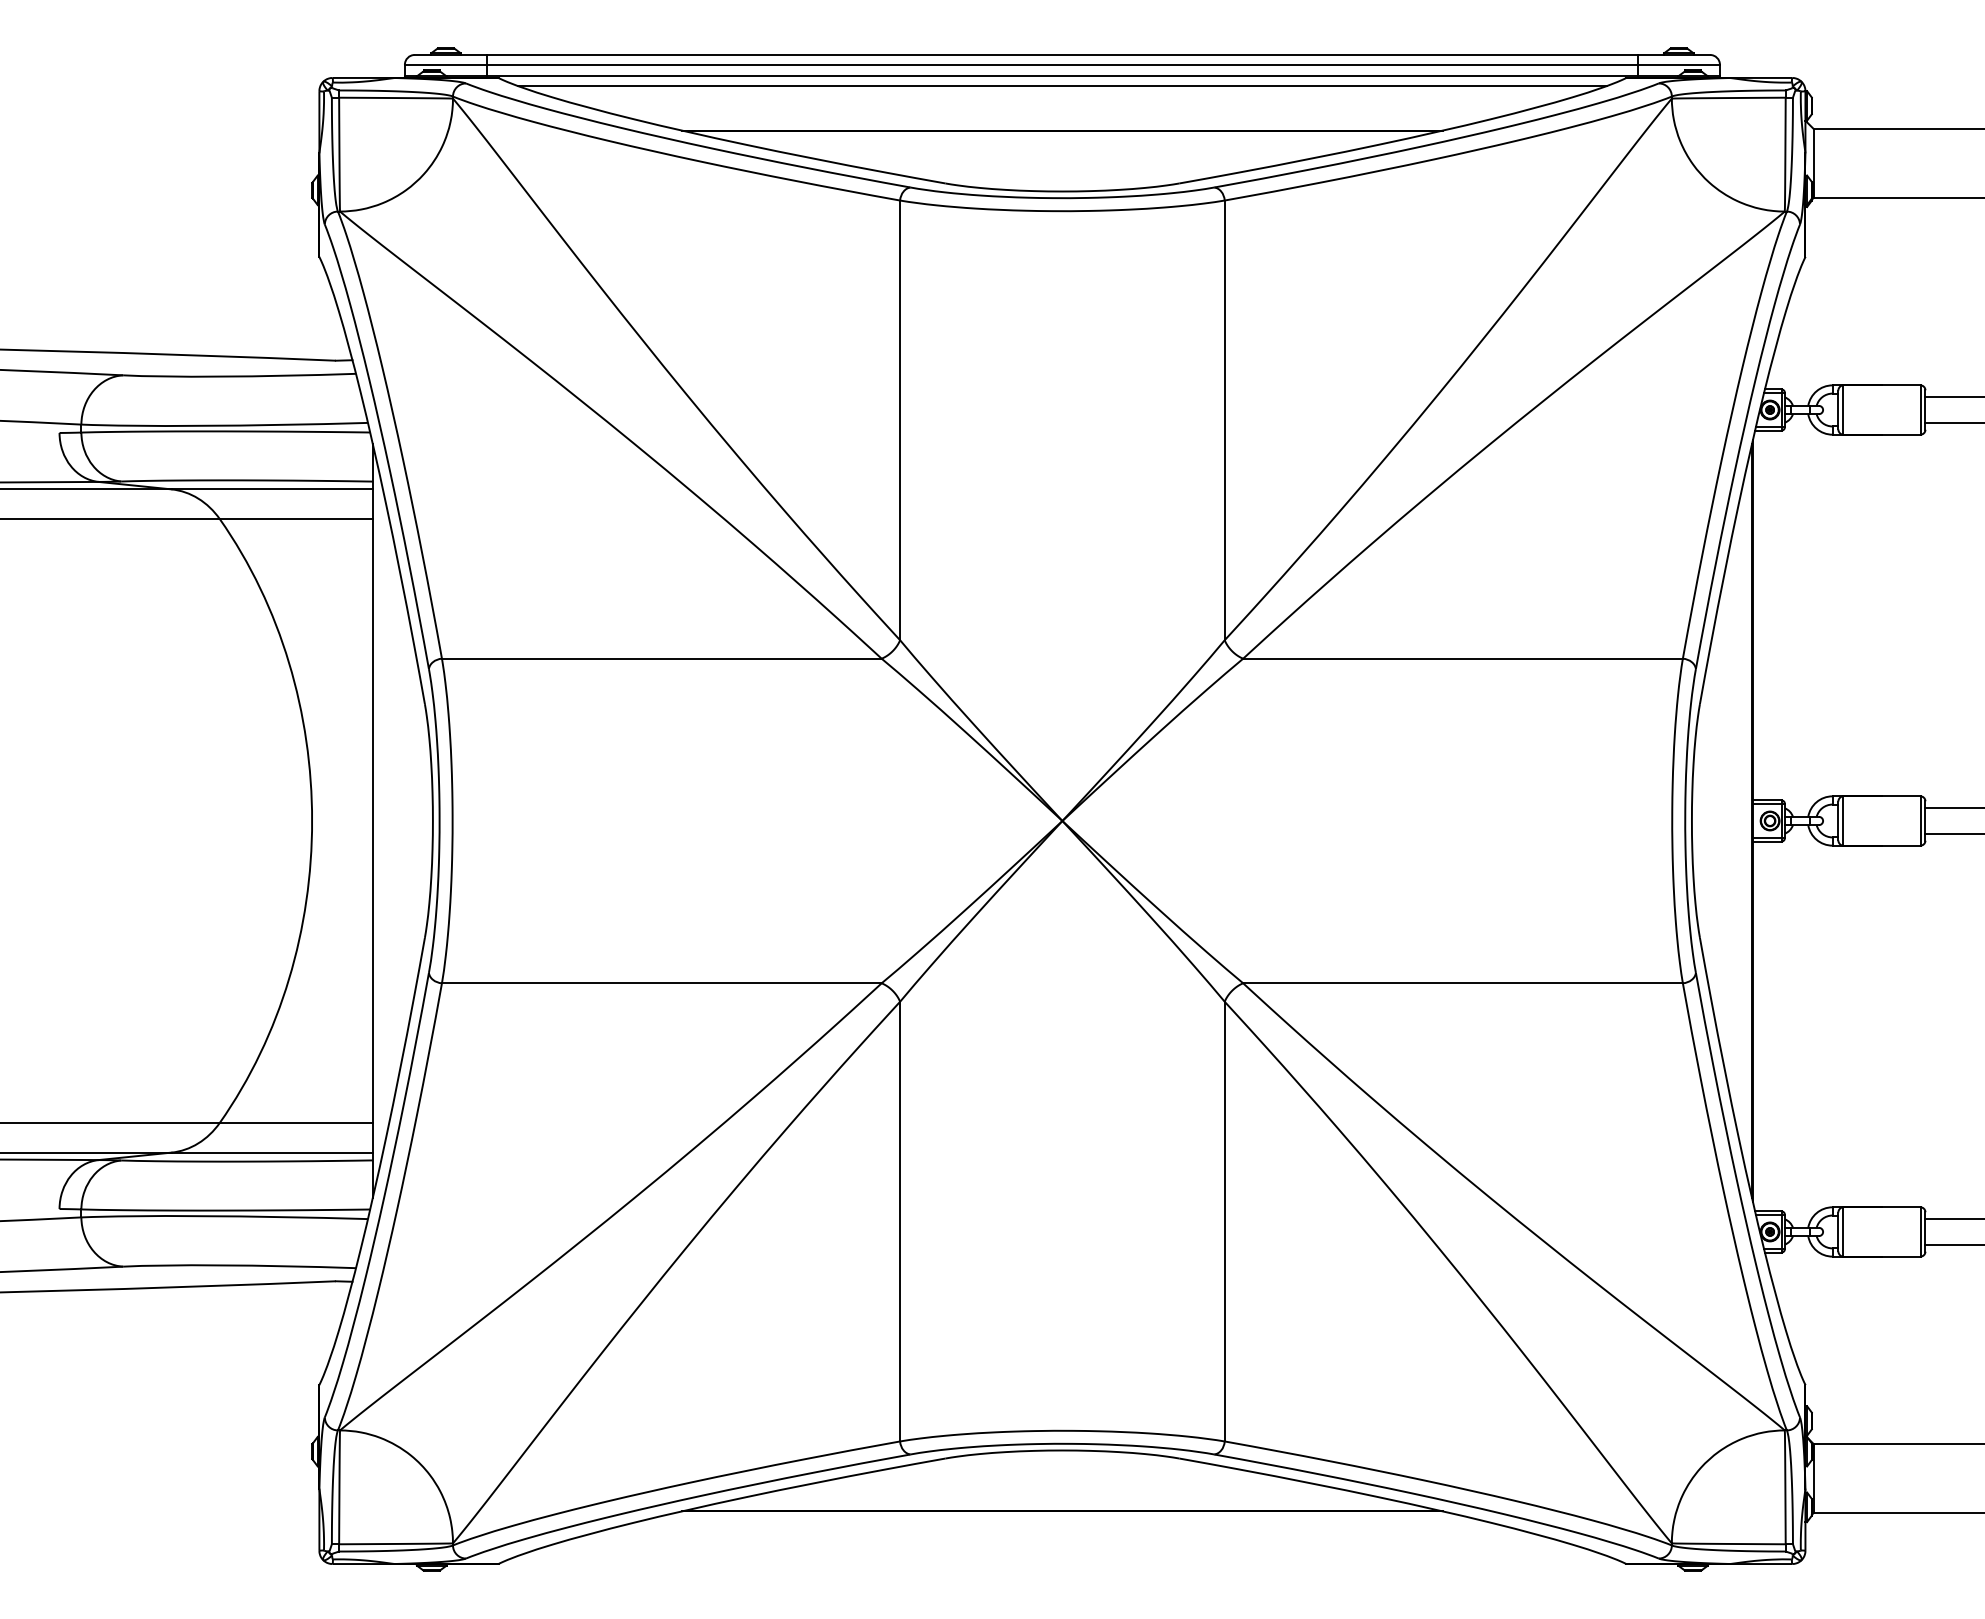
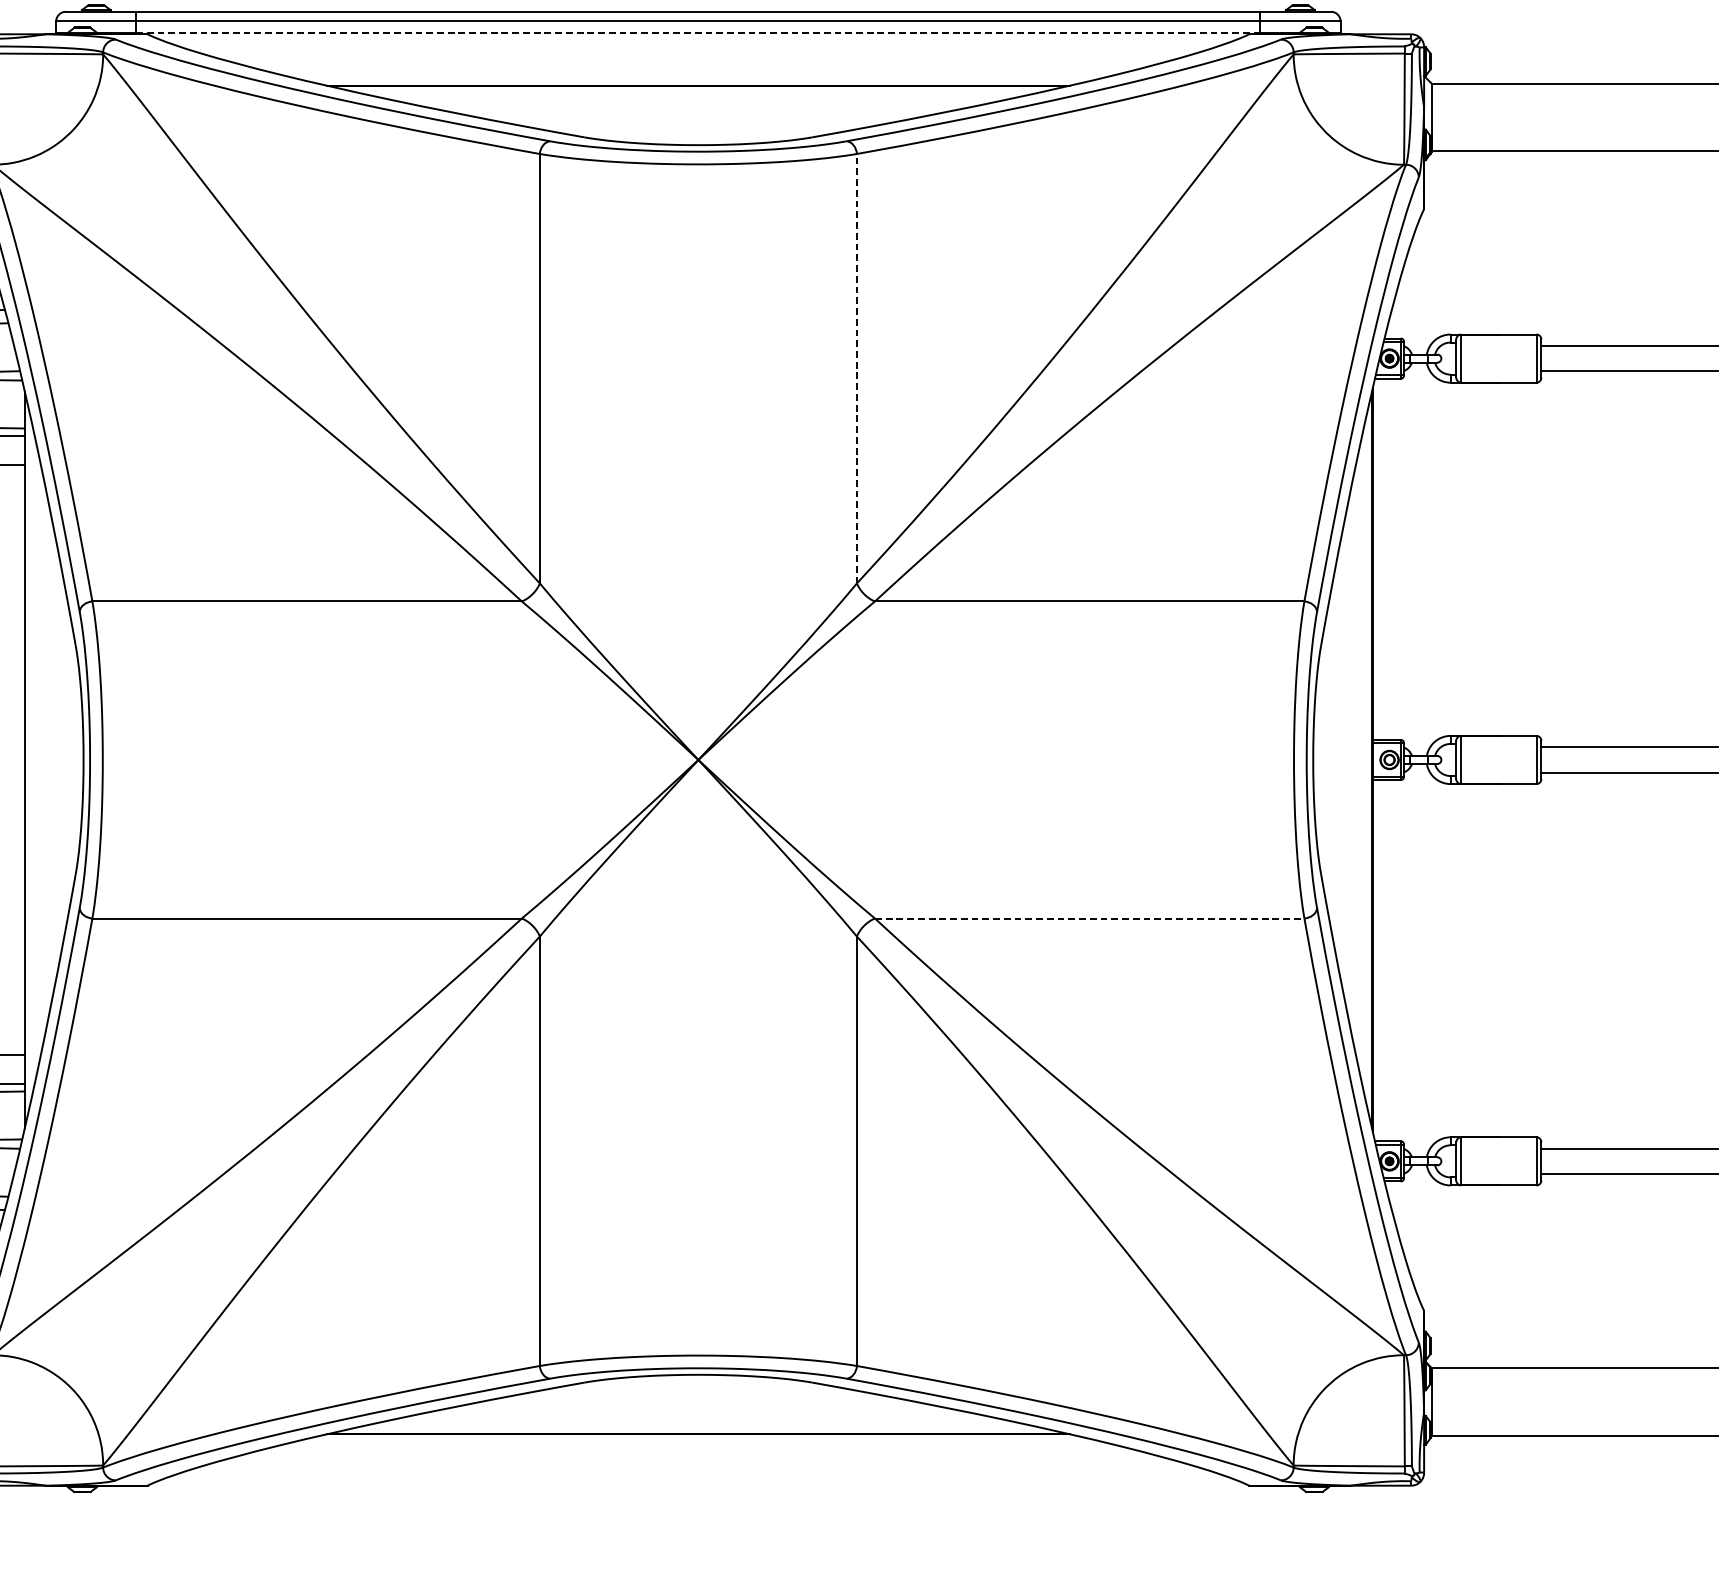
line: (1061, 76) -> (697, 32), solid -> dashed
line: (1062, 86) -> (698, 42), removed
line: (1224, 420) -> (856, 368), solid -> dashed
line: (1463, 983) -> (1090, 918), solid -> dashed

